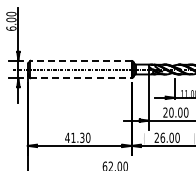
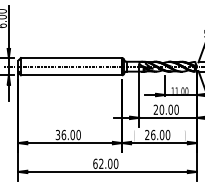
line: (81, 61) -> (71, 58), dashed -> solid
line: (81, 78) -> (71, 75), dashed -> solid
text: (75, 137) -> (65, 134), 41.30 -> 36.00

